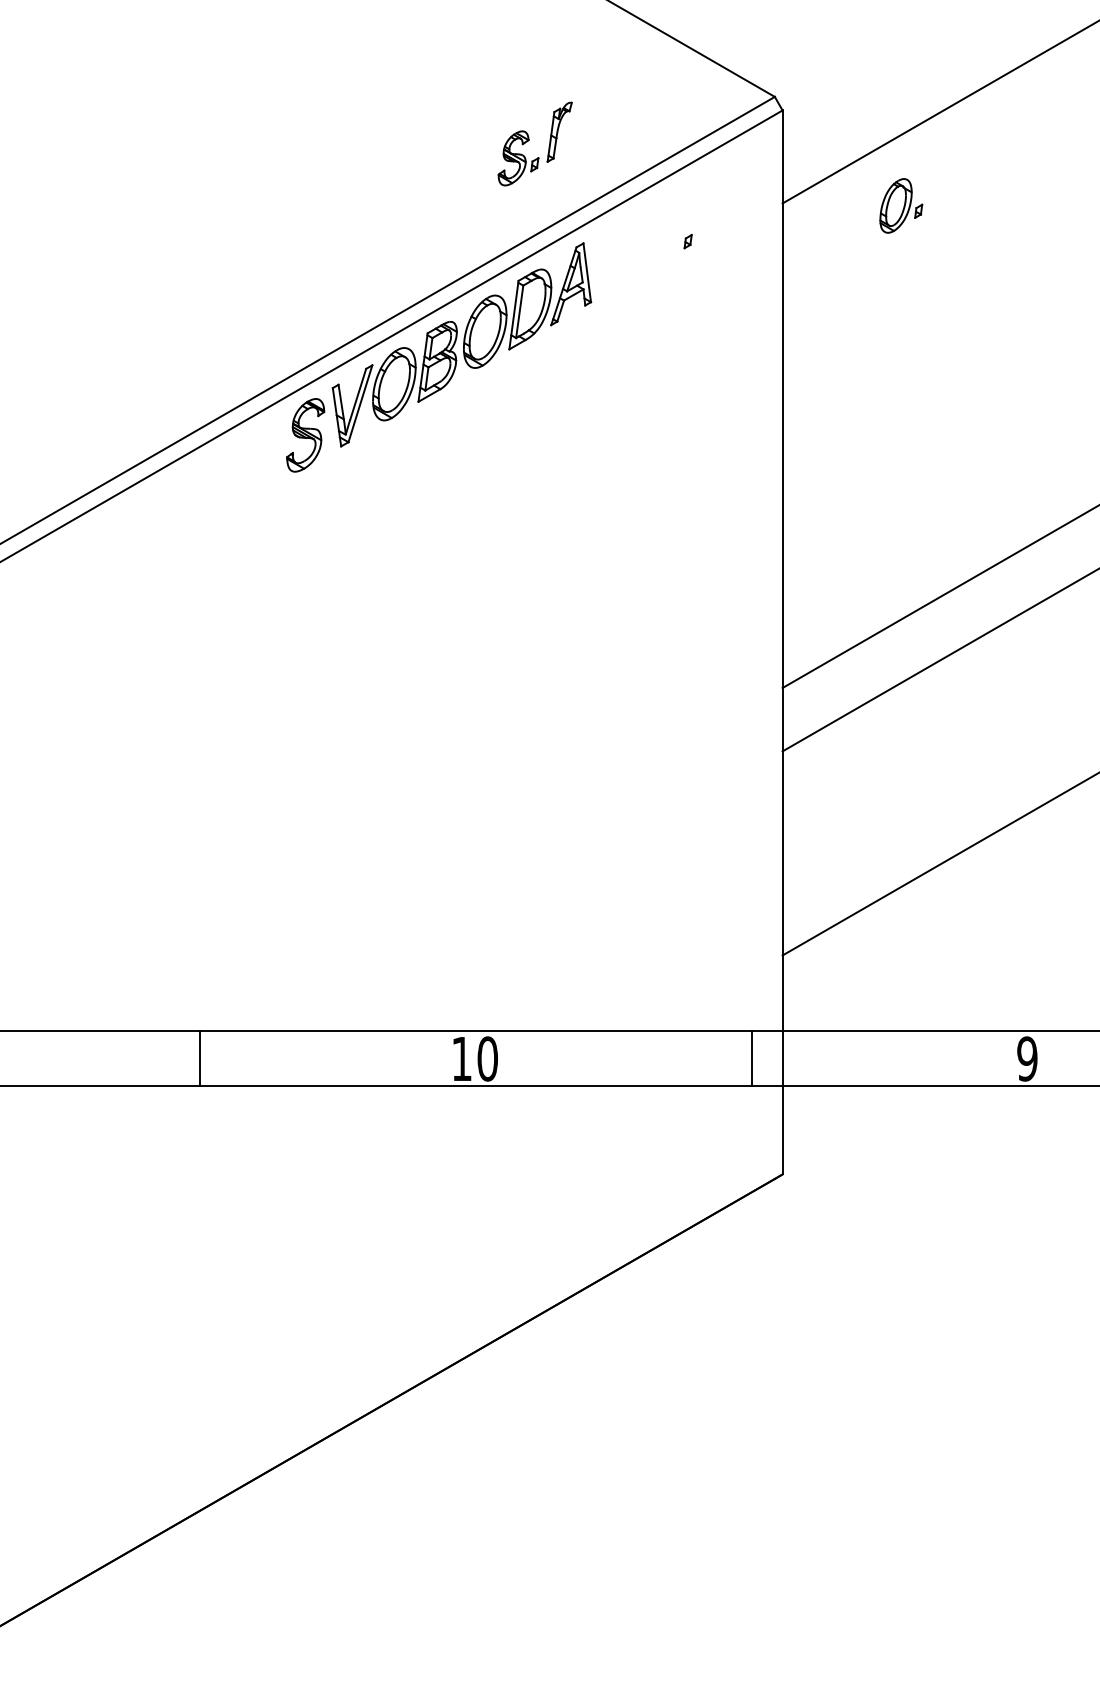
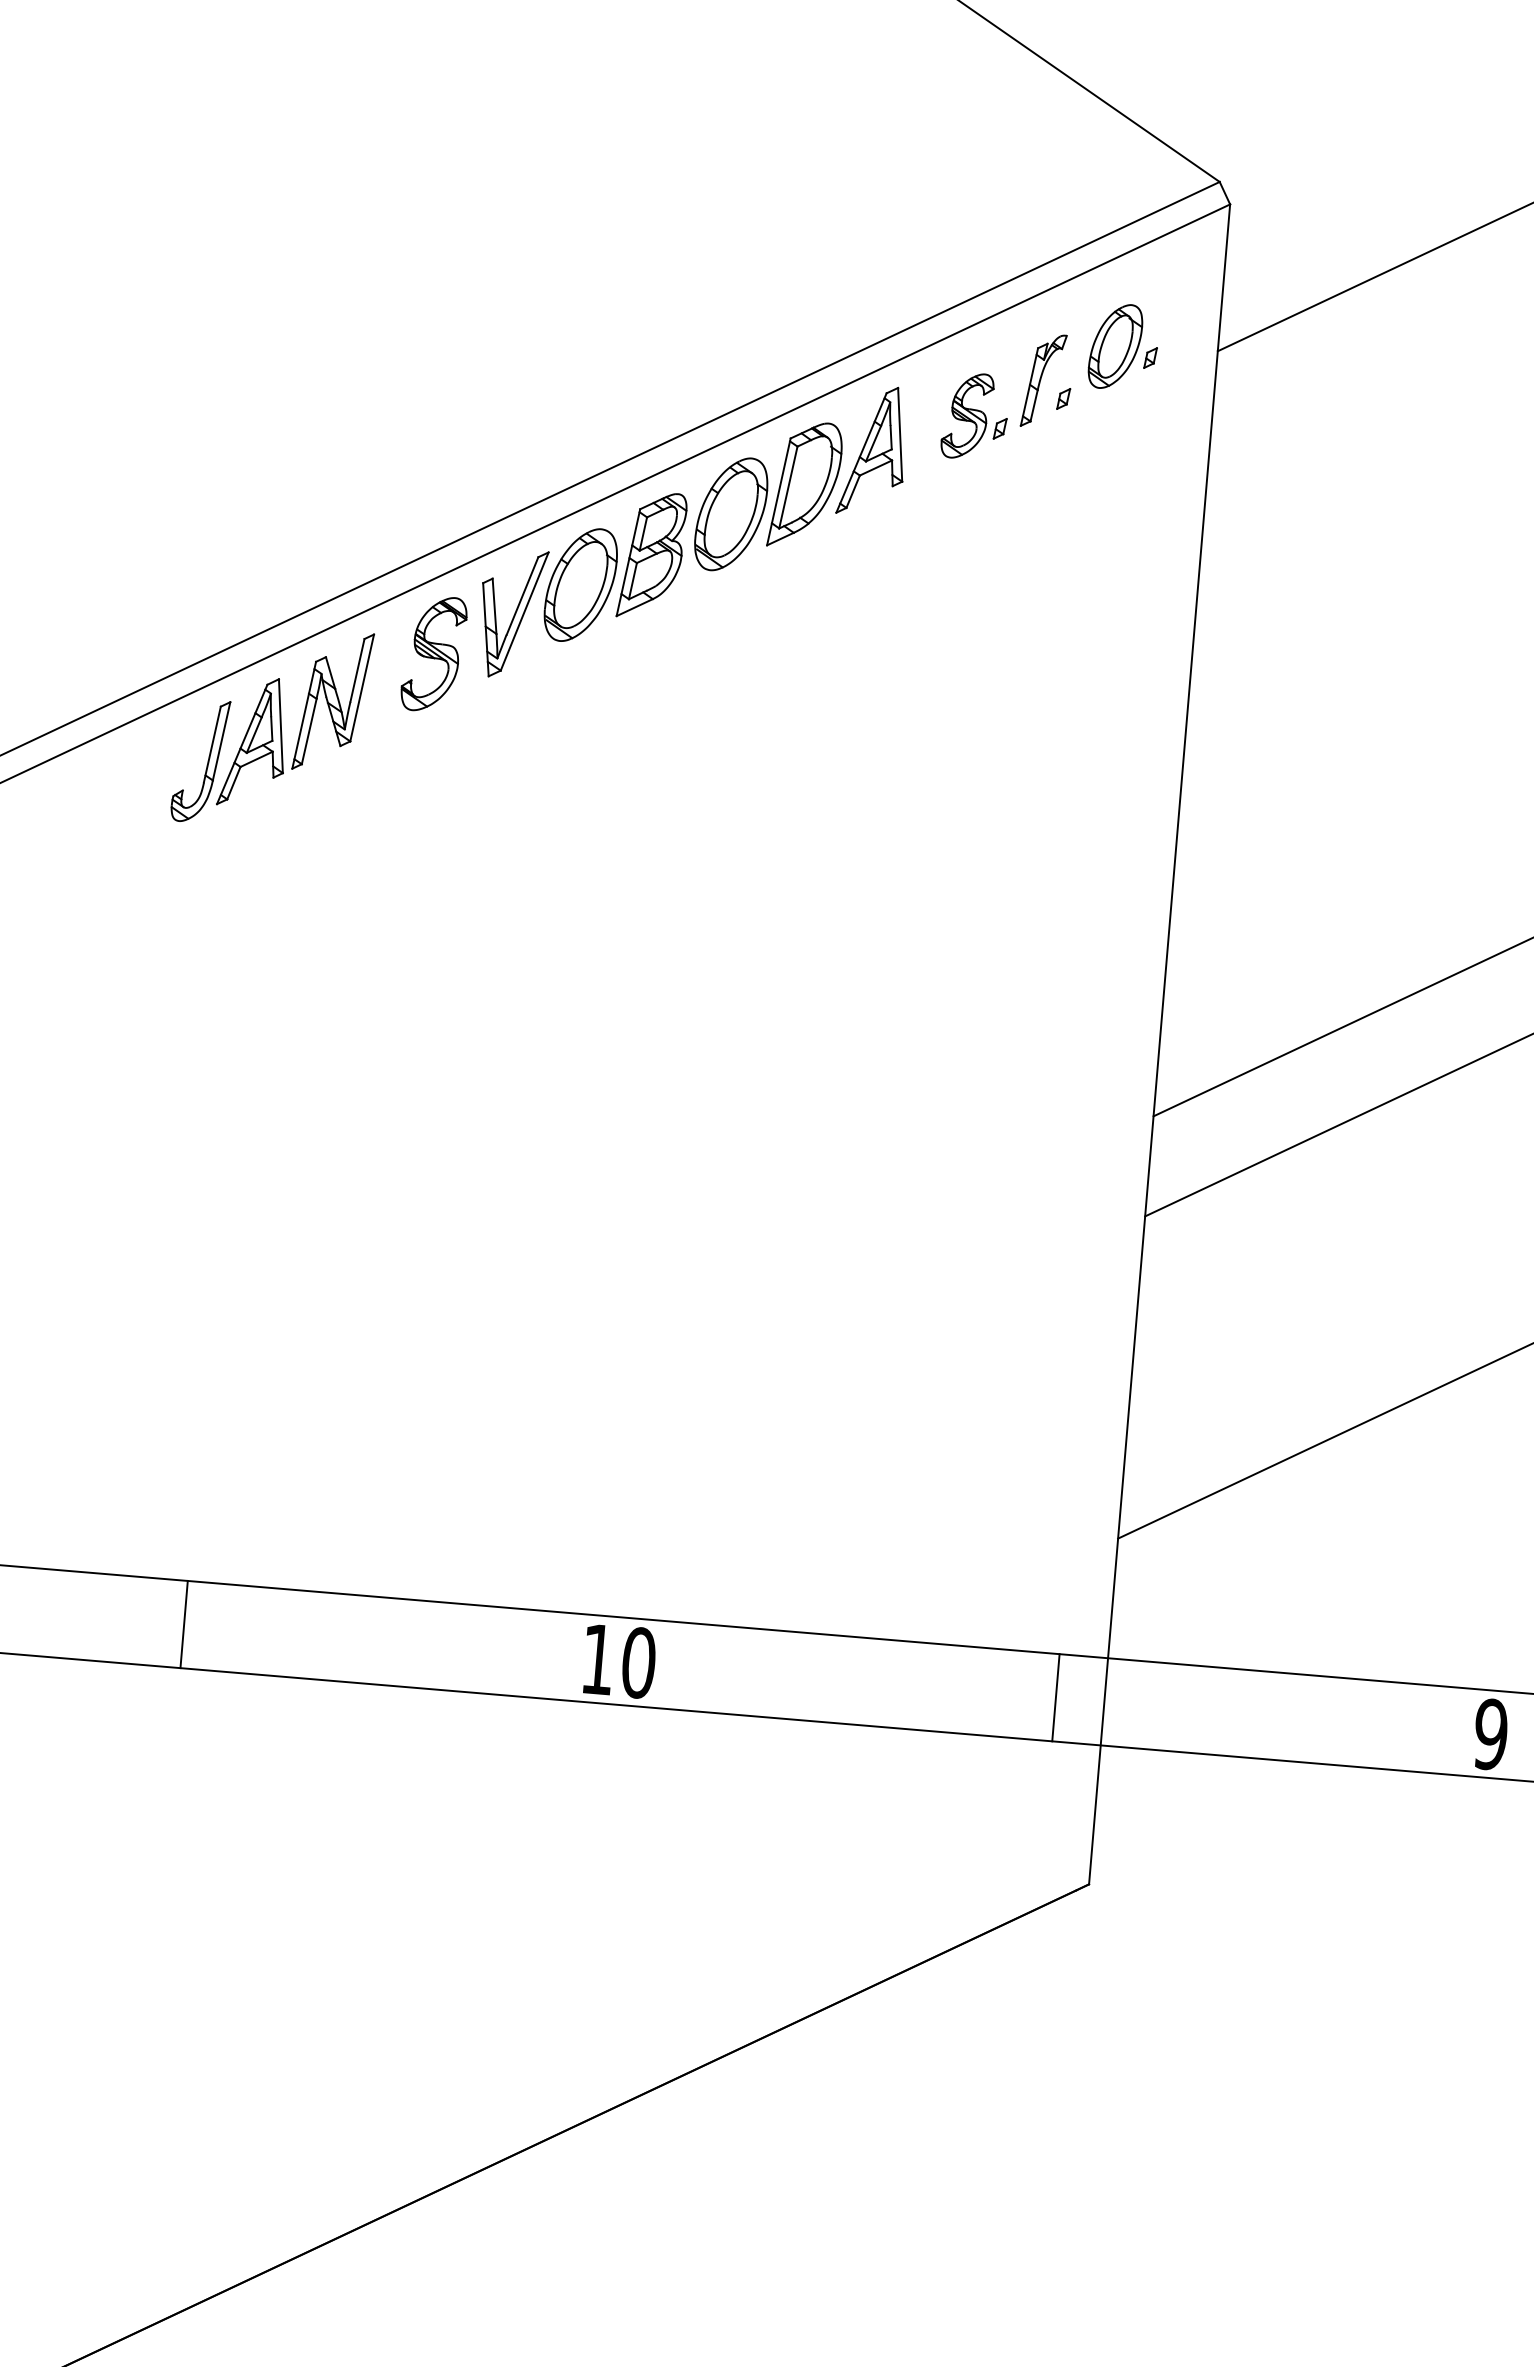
part: (534, 143) -> (1002, 395), moved
part: (901, 205) -> (1124, 346), moved
part: (207, 489) -> (271, 726), added

